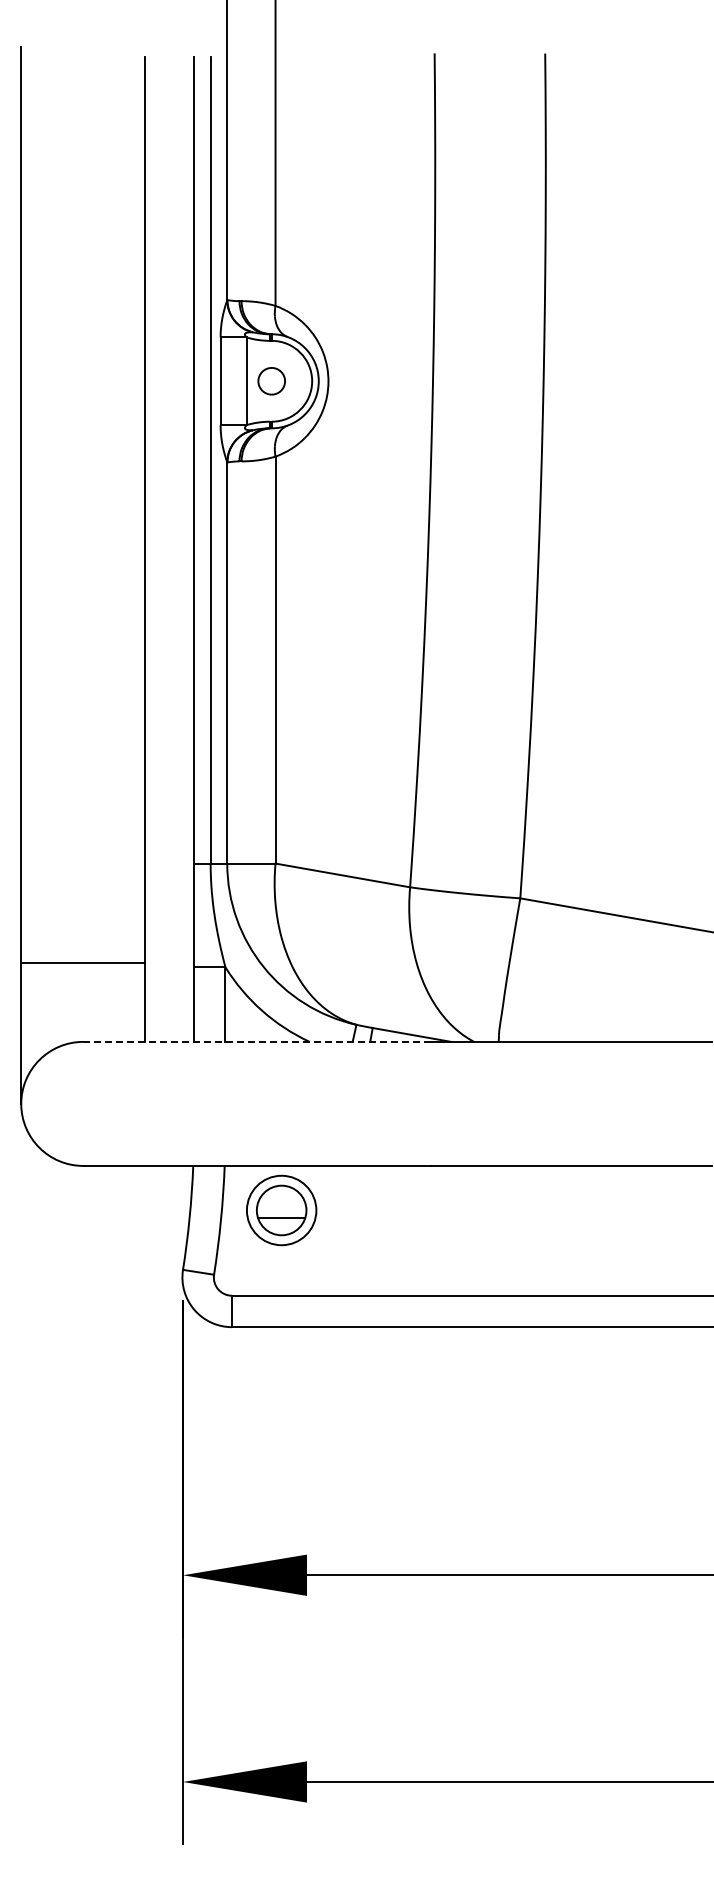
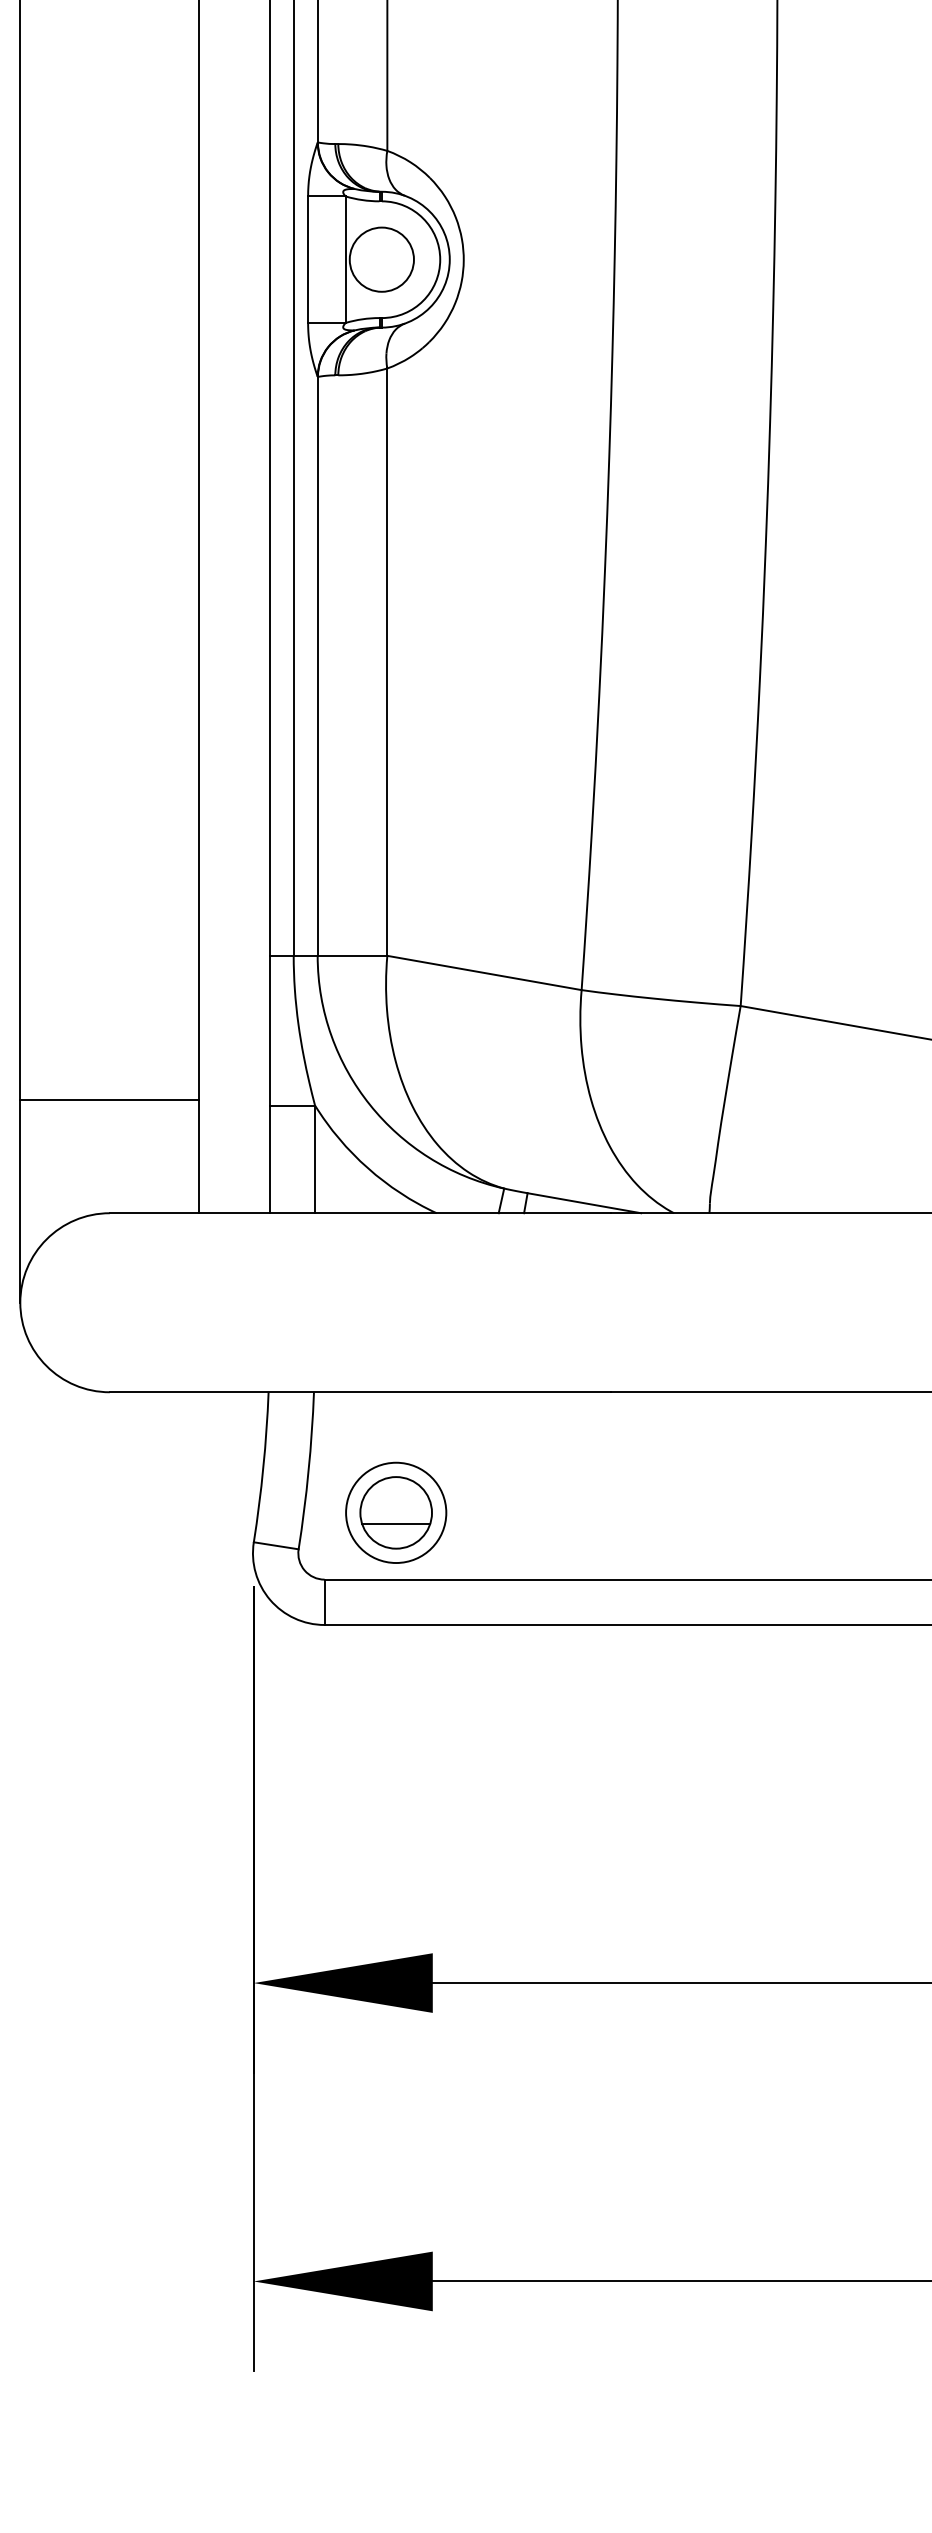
circle: (271, 381) -> (381, 260), size x1.67
line: (256, 1041) -> (359, 1212), dashed -> solid
part: (281, 1210) -> (395, 1512), moved

